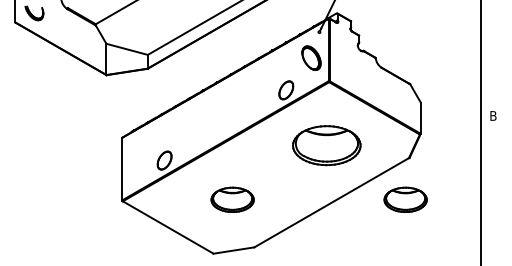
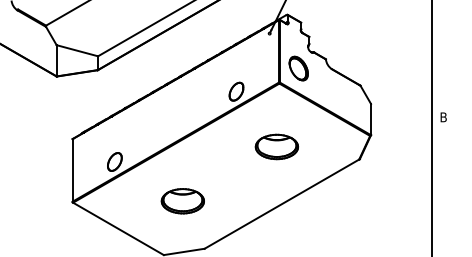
part: (311, 57) -> (298, 67), moved
part: (326, 145) -> (276, 146), size x0.62
part: (405, 199) -> (355, 200), removed

